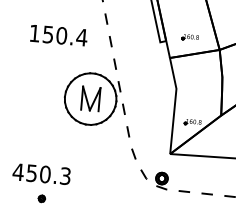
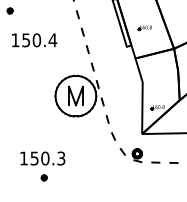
text: (58, 35) -> (34, 40), moved
part: (189, 38) -> (144, 28), moved
text: (17, 172) -> (23, 158), 450.3 -> 150.3

